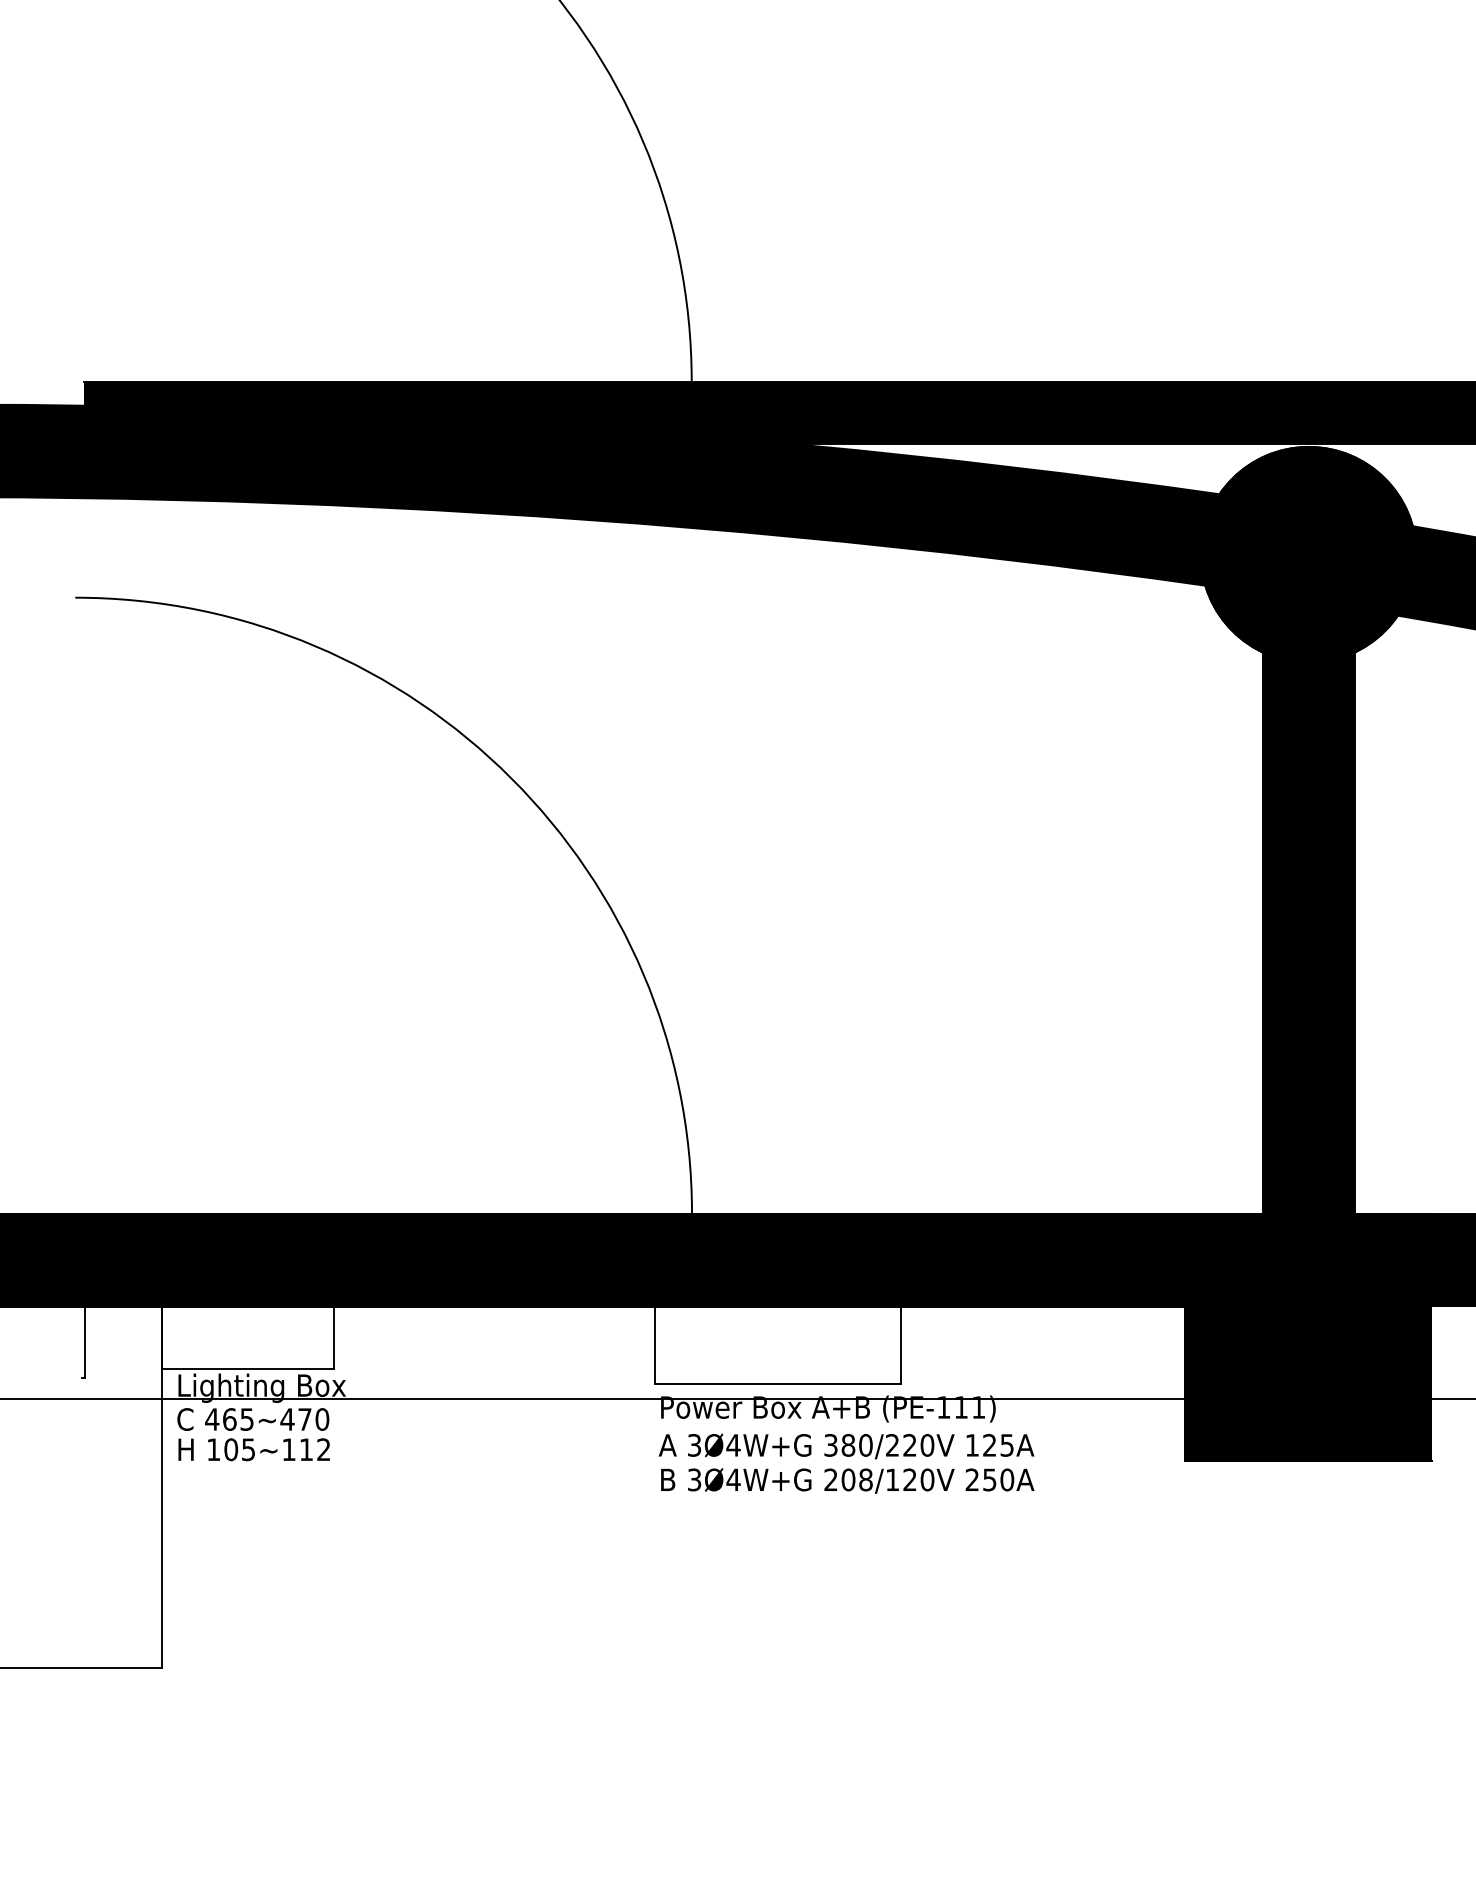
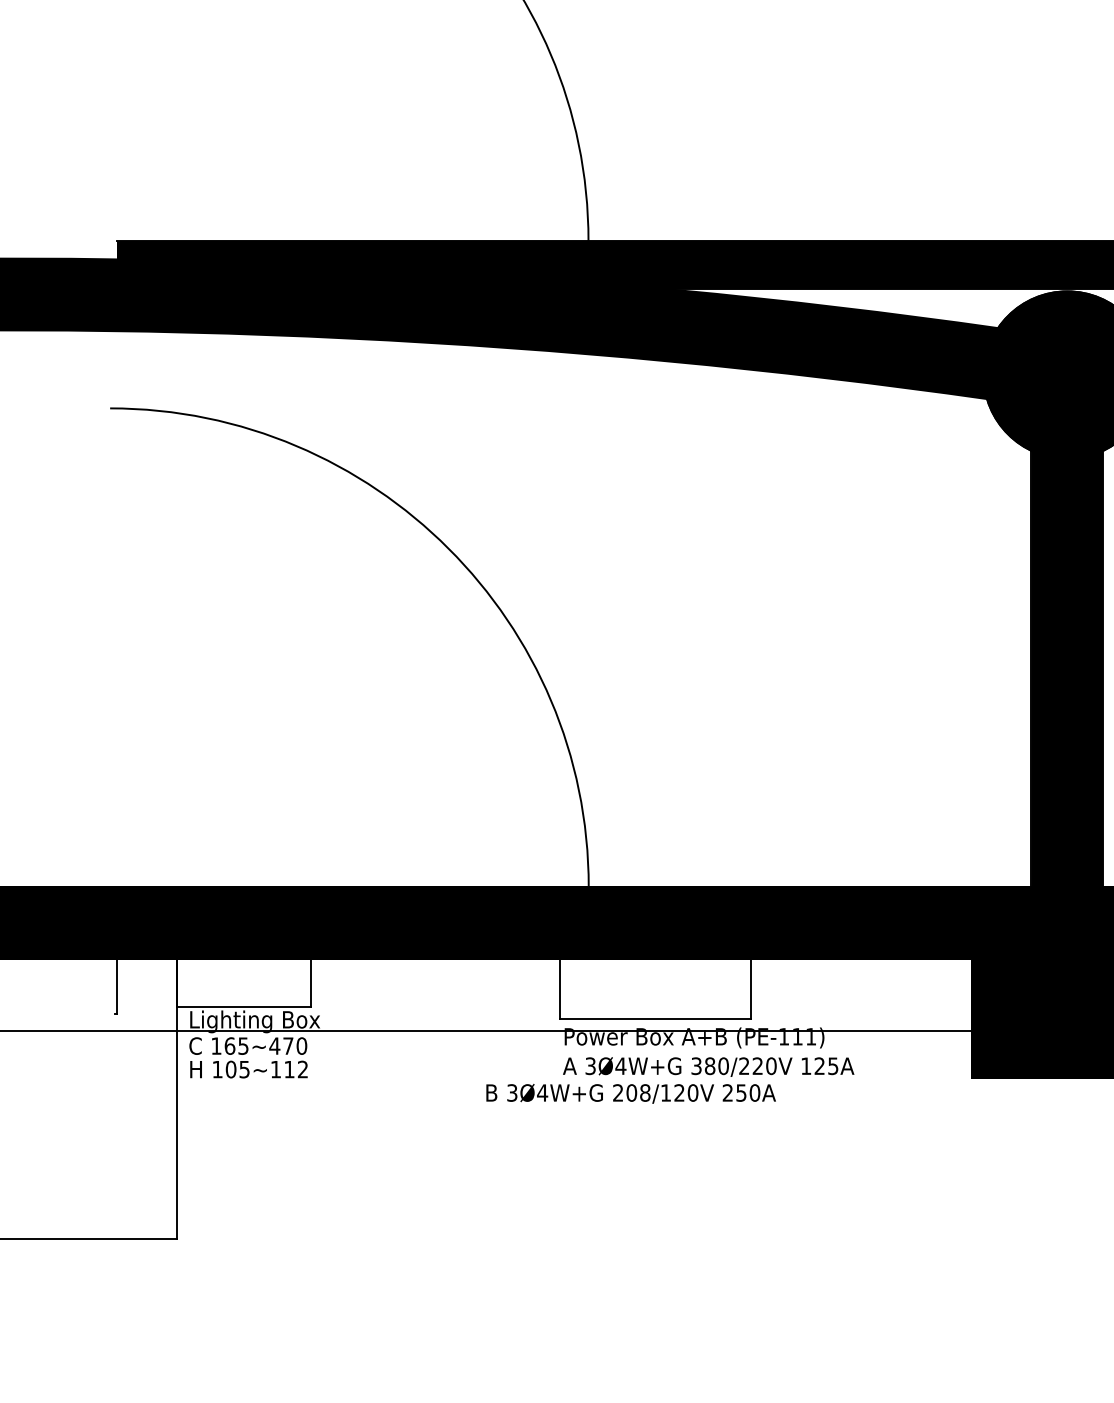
text: (212, 1419) -> (216, 1046), 465~470 -> 165~470
text: (847, 1480) -> (630, 1093), moved

